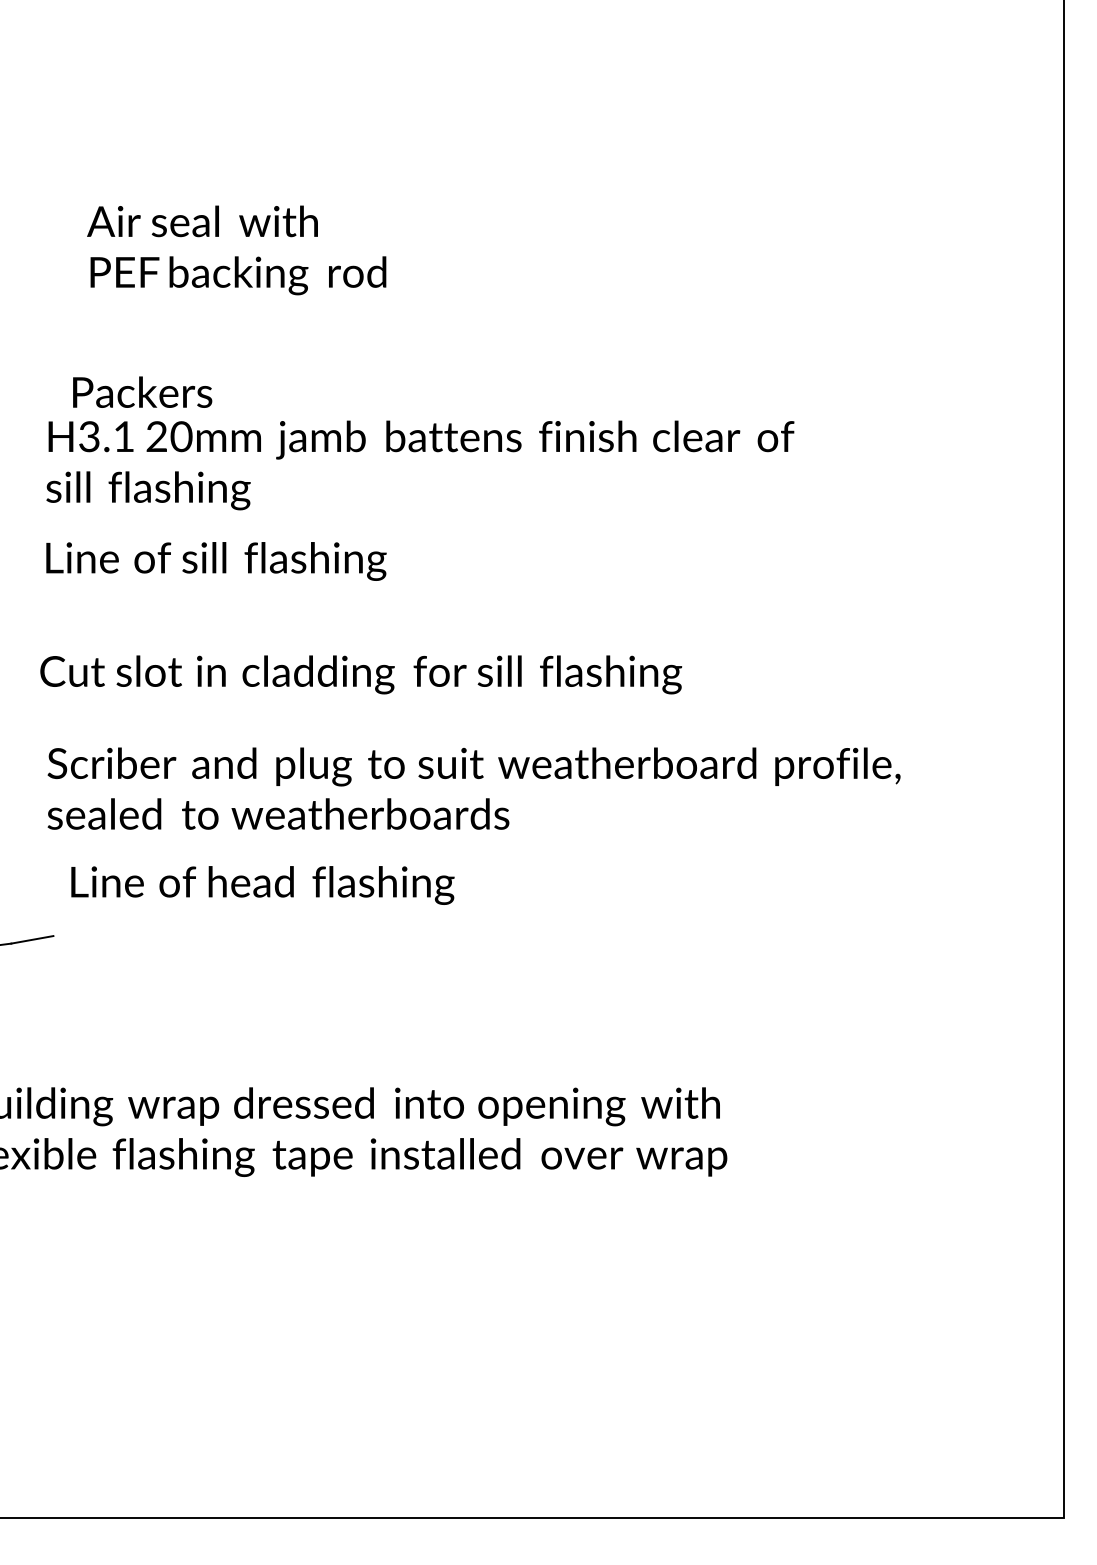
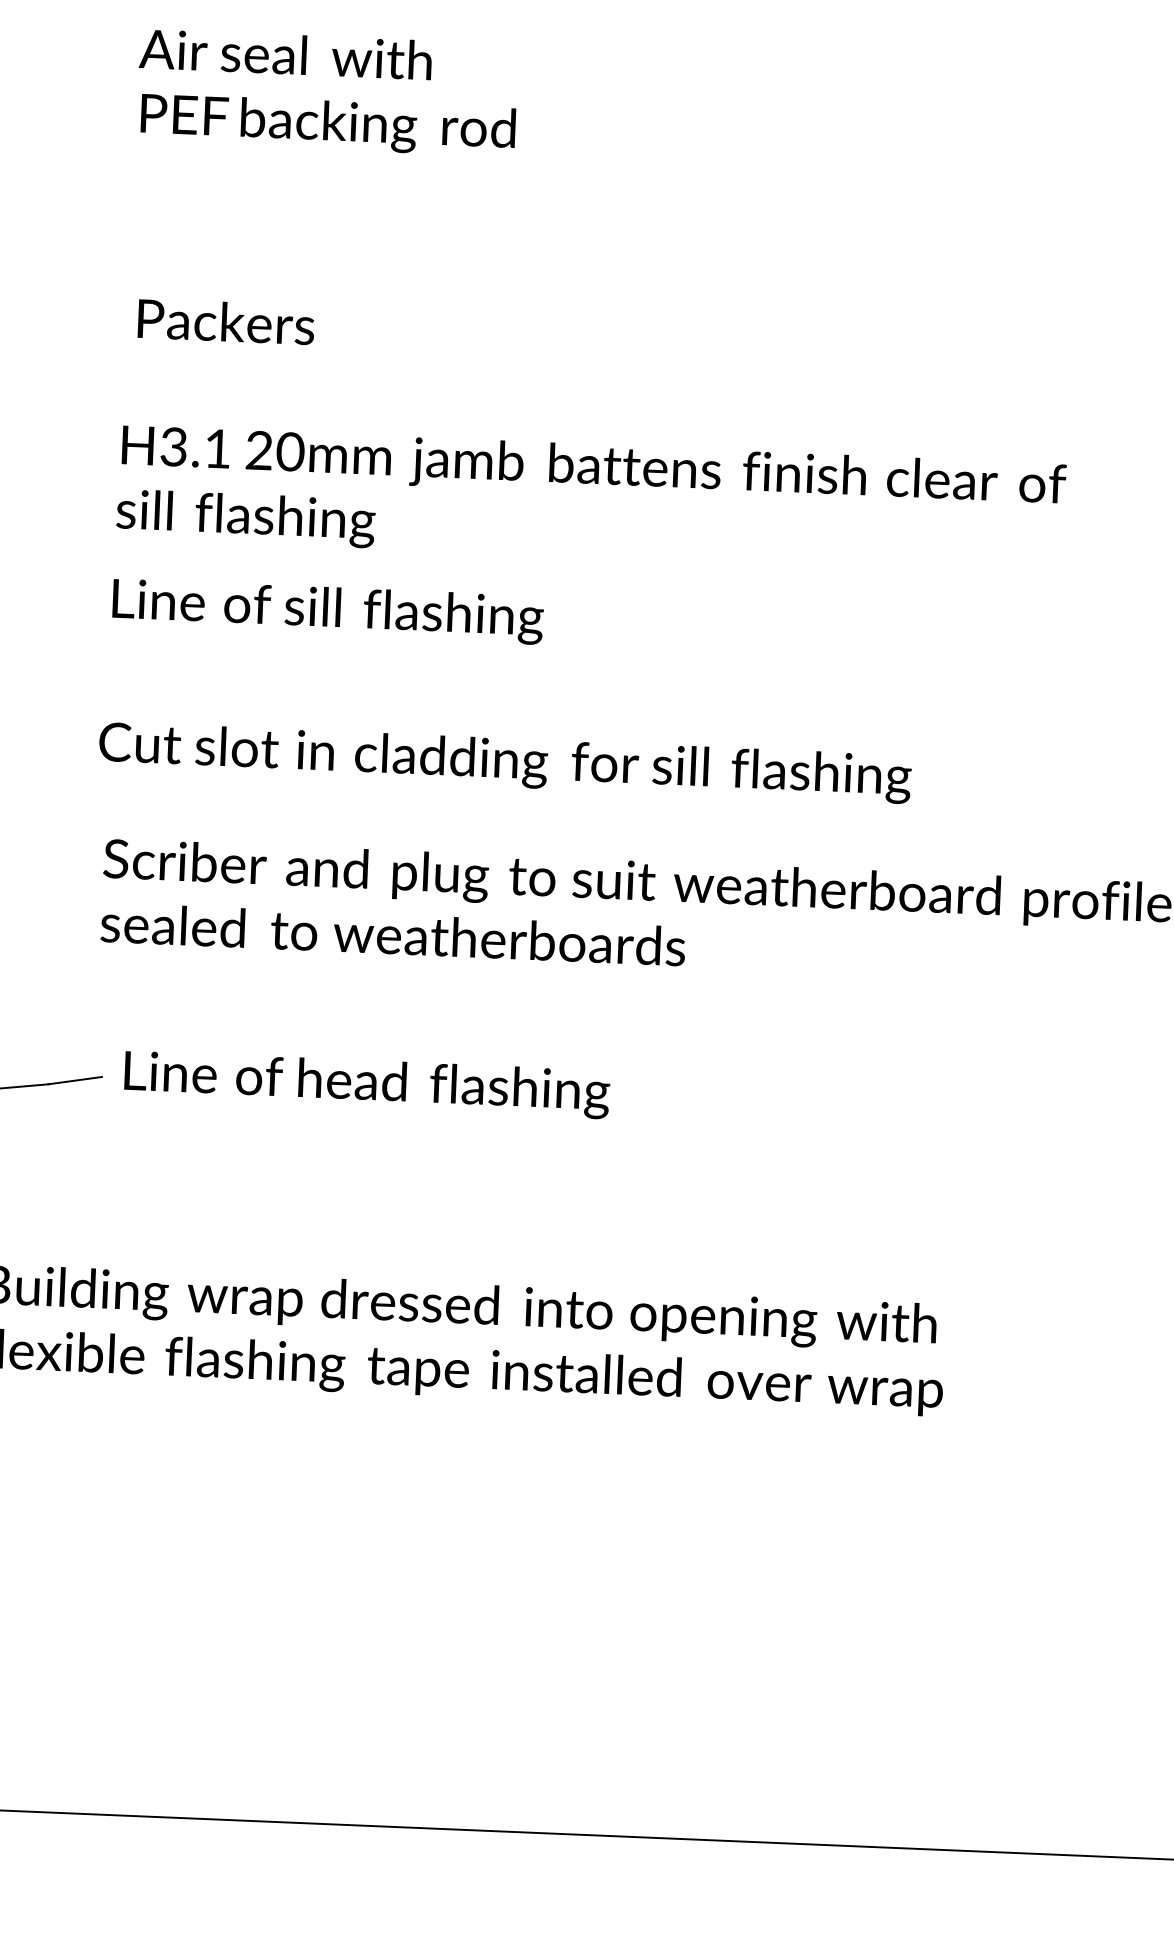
text: (236, 250) -> (327, 93), moved
text: (142, 391) -> (226, 320), moved
text: (262, 885) -> (366, 1084), moved

